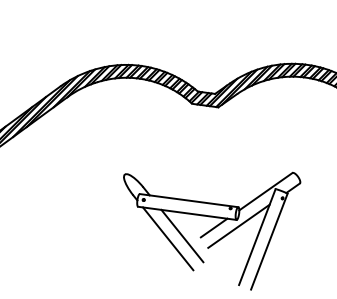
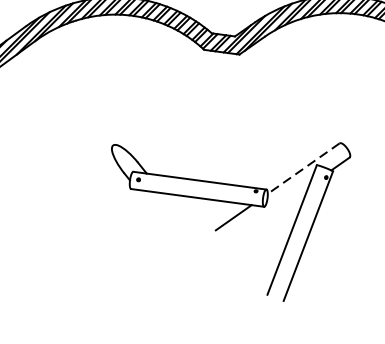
line: (265, 191) -> (303, 168), solid -> dashed
line: (238, 225) -> (266, 214), removed
line: (182, 235) -> (190, 227), removed
line: (167, 238) -> (170, 231), removed

